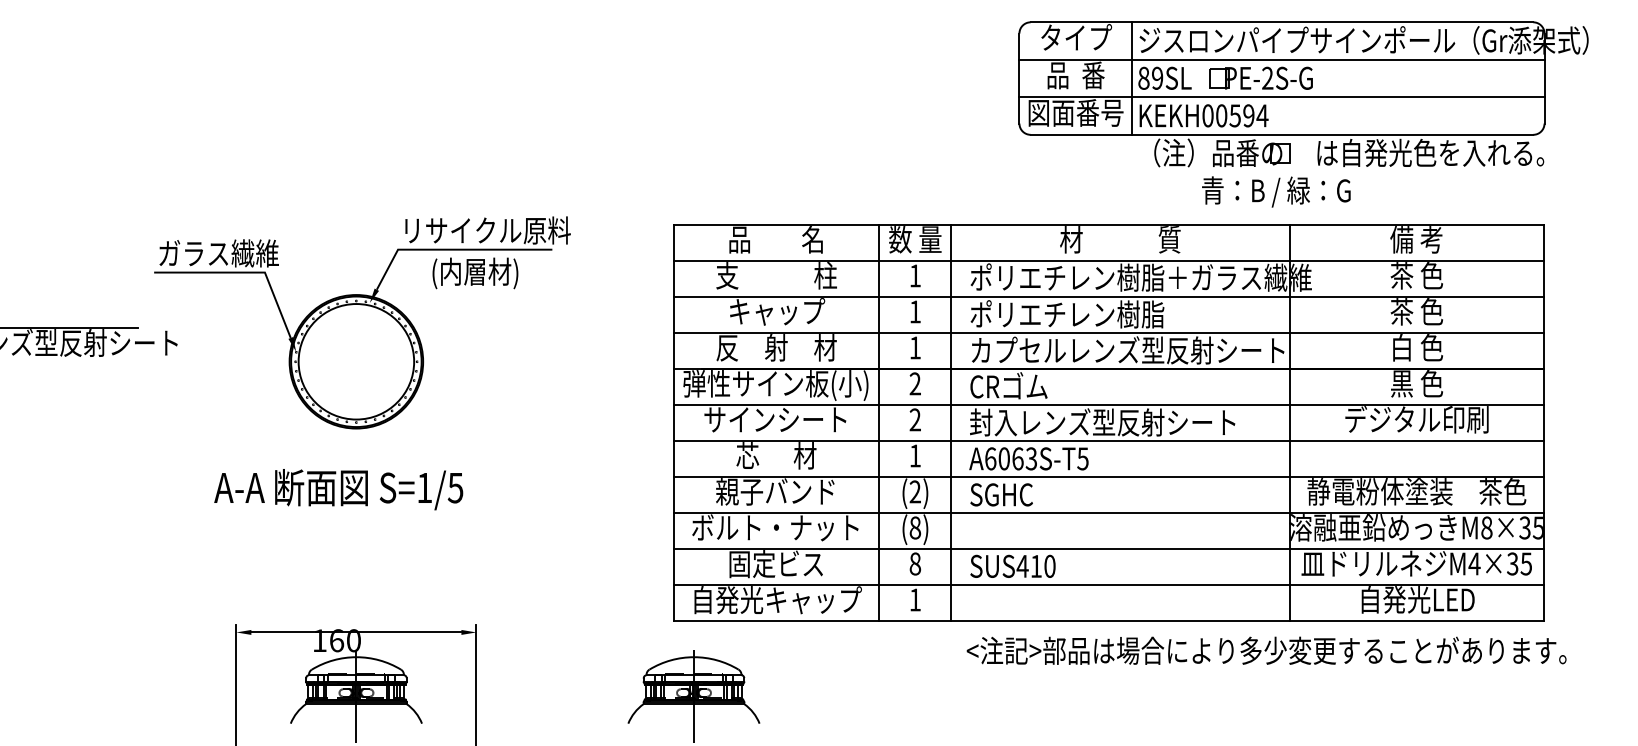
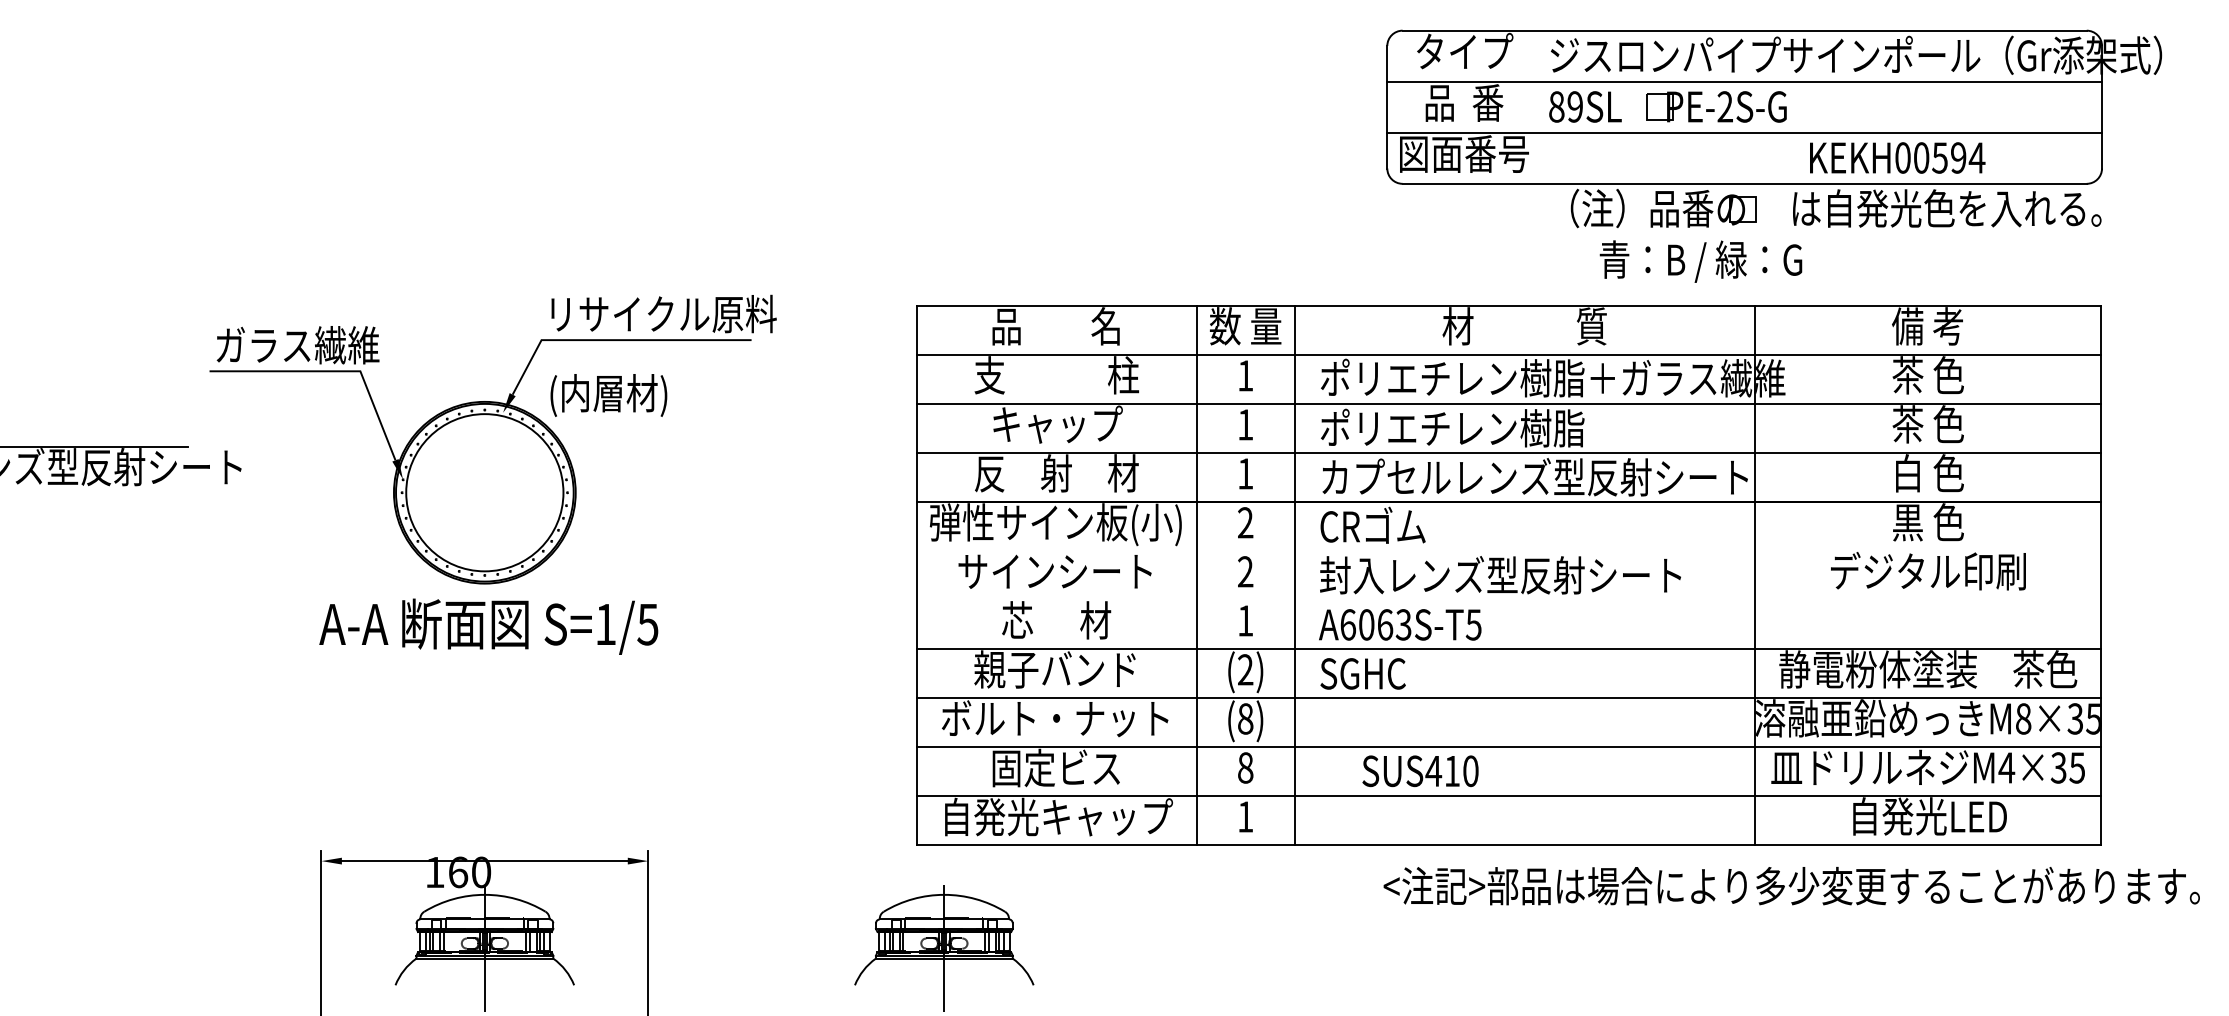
line: (1131, 78) -> (1540, 106), removed
text: (1203, 115) -> (1897, 157), moved
text: (1275, 191) -> (1700, 261), moved
text: (475, 273) -> (608, 395), moved
line: (1108, 404) -> (1508, 551), removed
line: (1108, 440) -> (1508, 600), removed
text: (338, 489) -> (488, 626), moved
text: (1012, 566) -> (1420, 771), moved
text: (1266, 651) -> (1791, 886), moved

